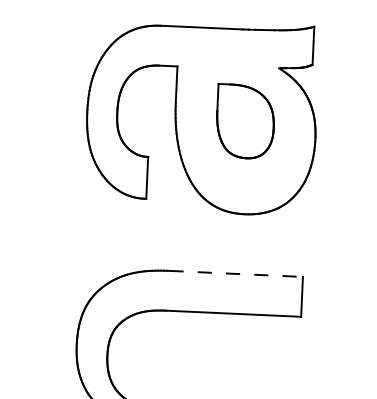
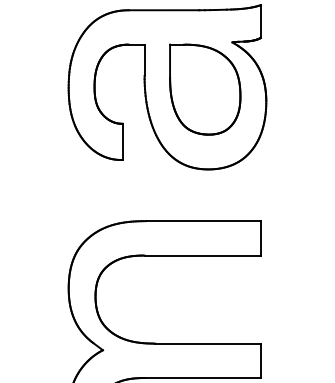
part: (245, 121) -> (205, 89), size x1.43
line: (236, 274) -> (203, 221), dashed -> solid

